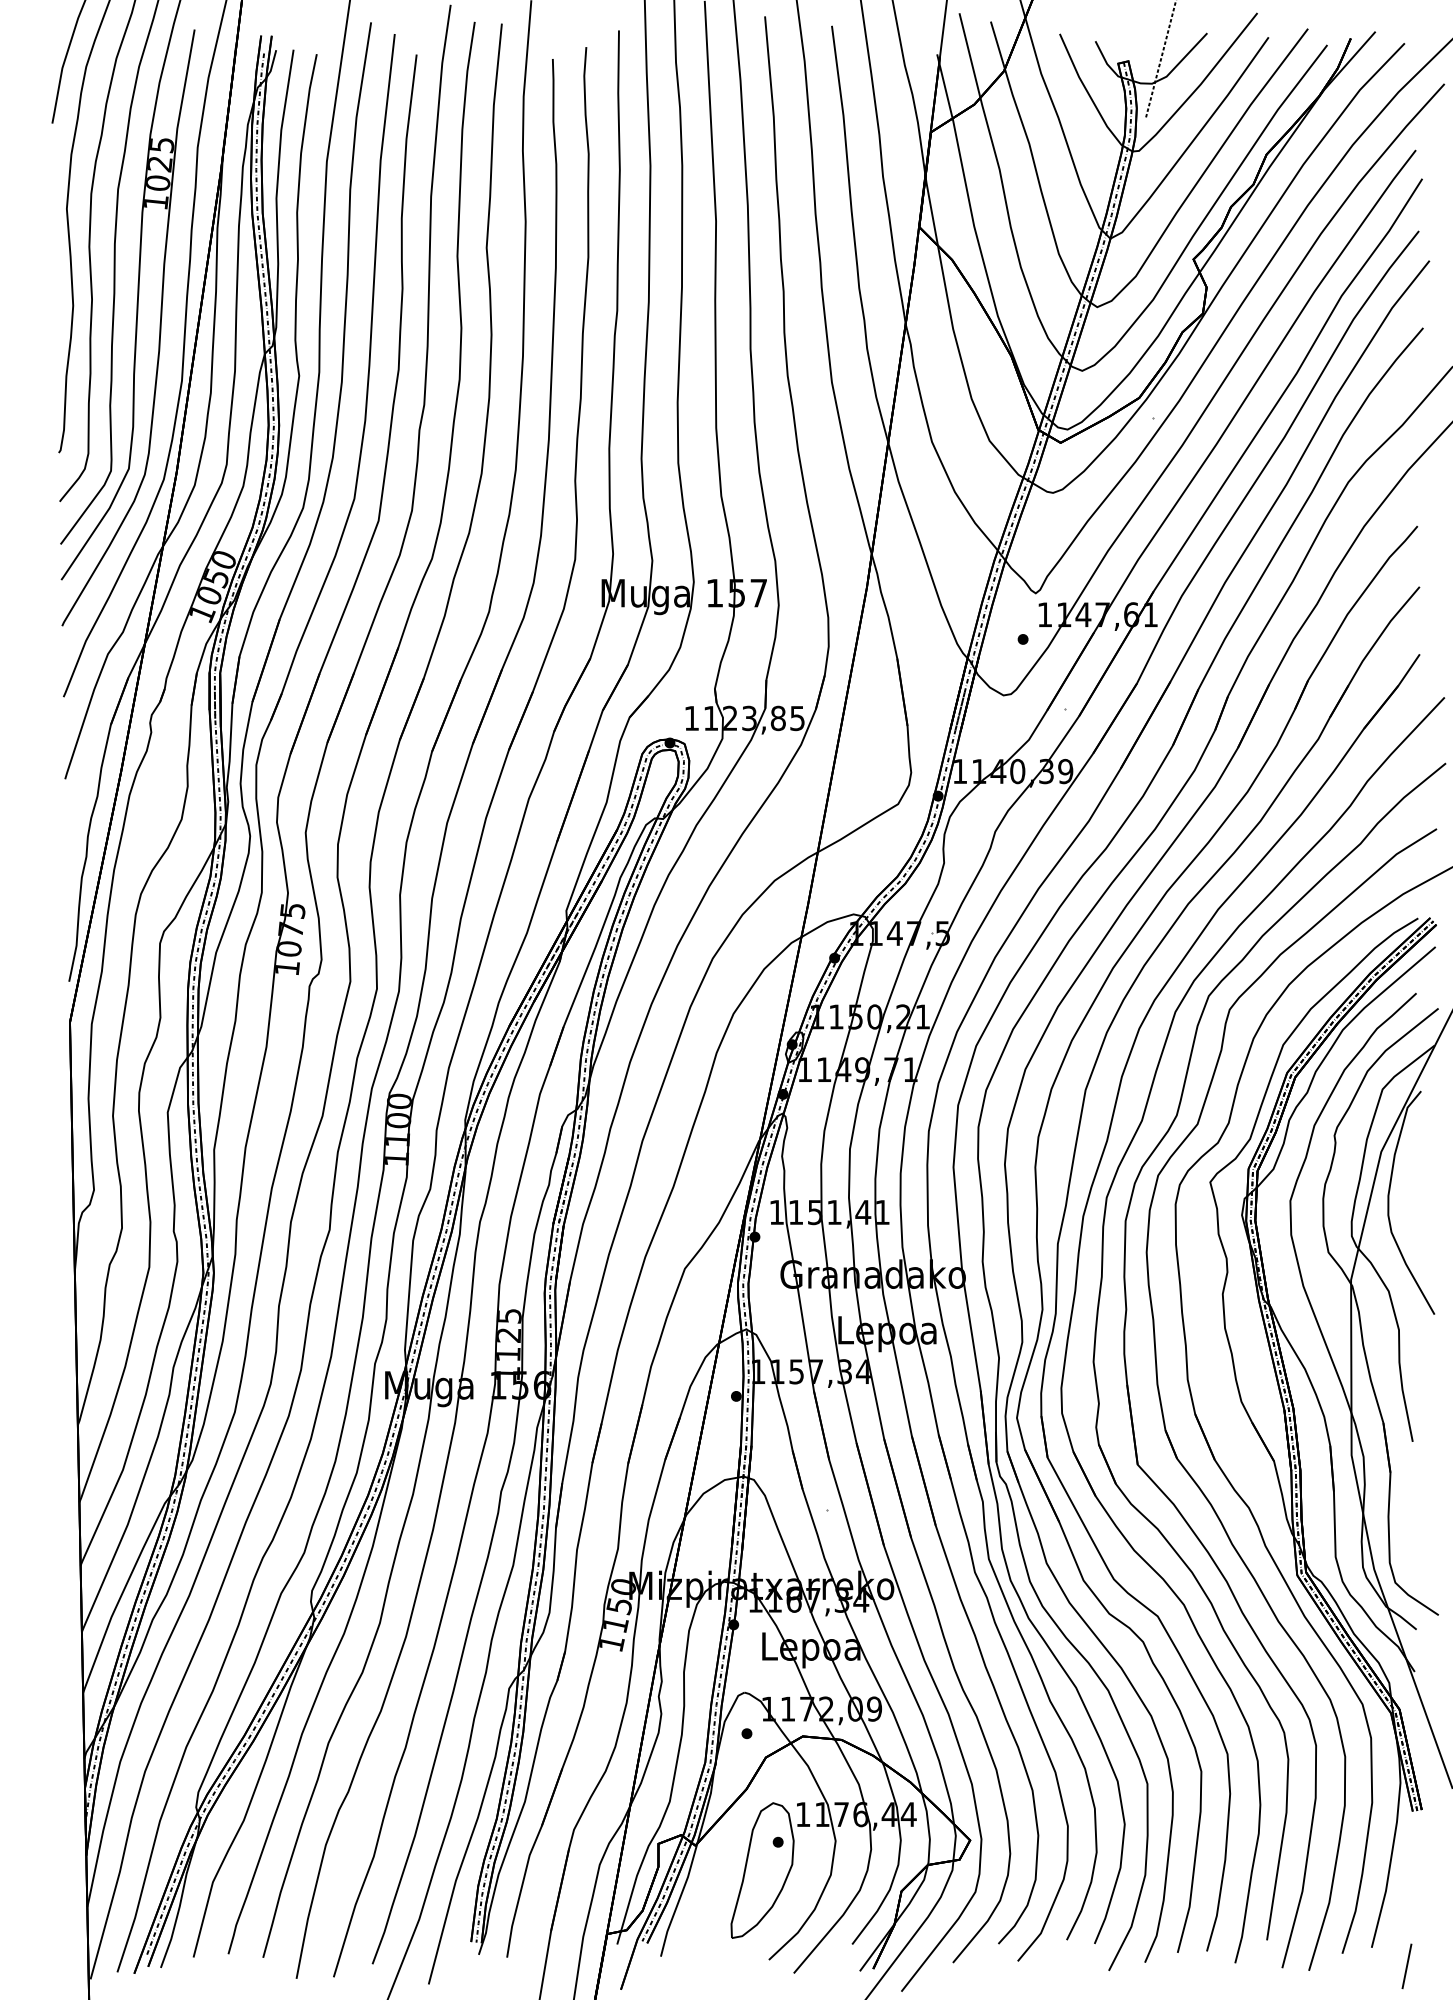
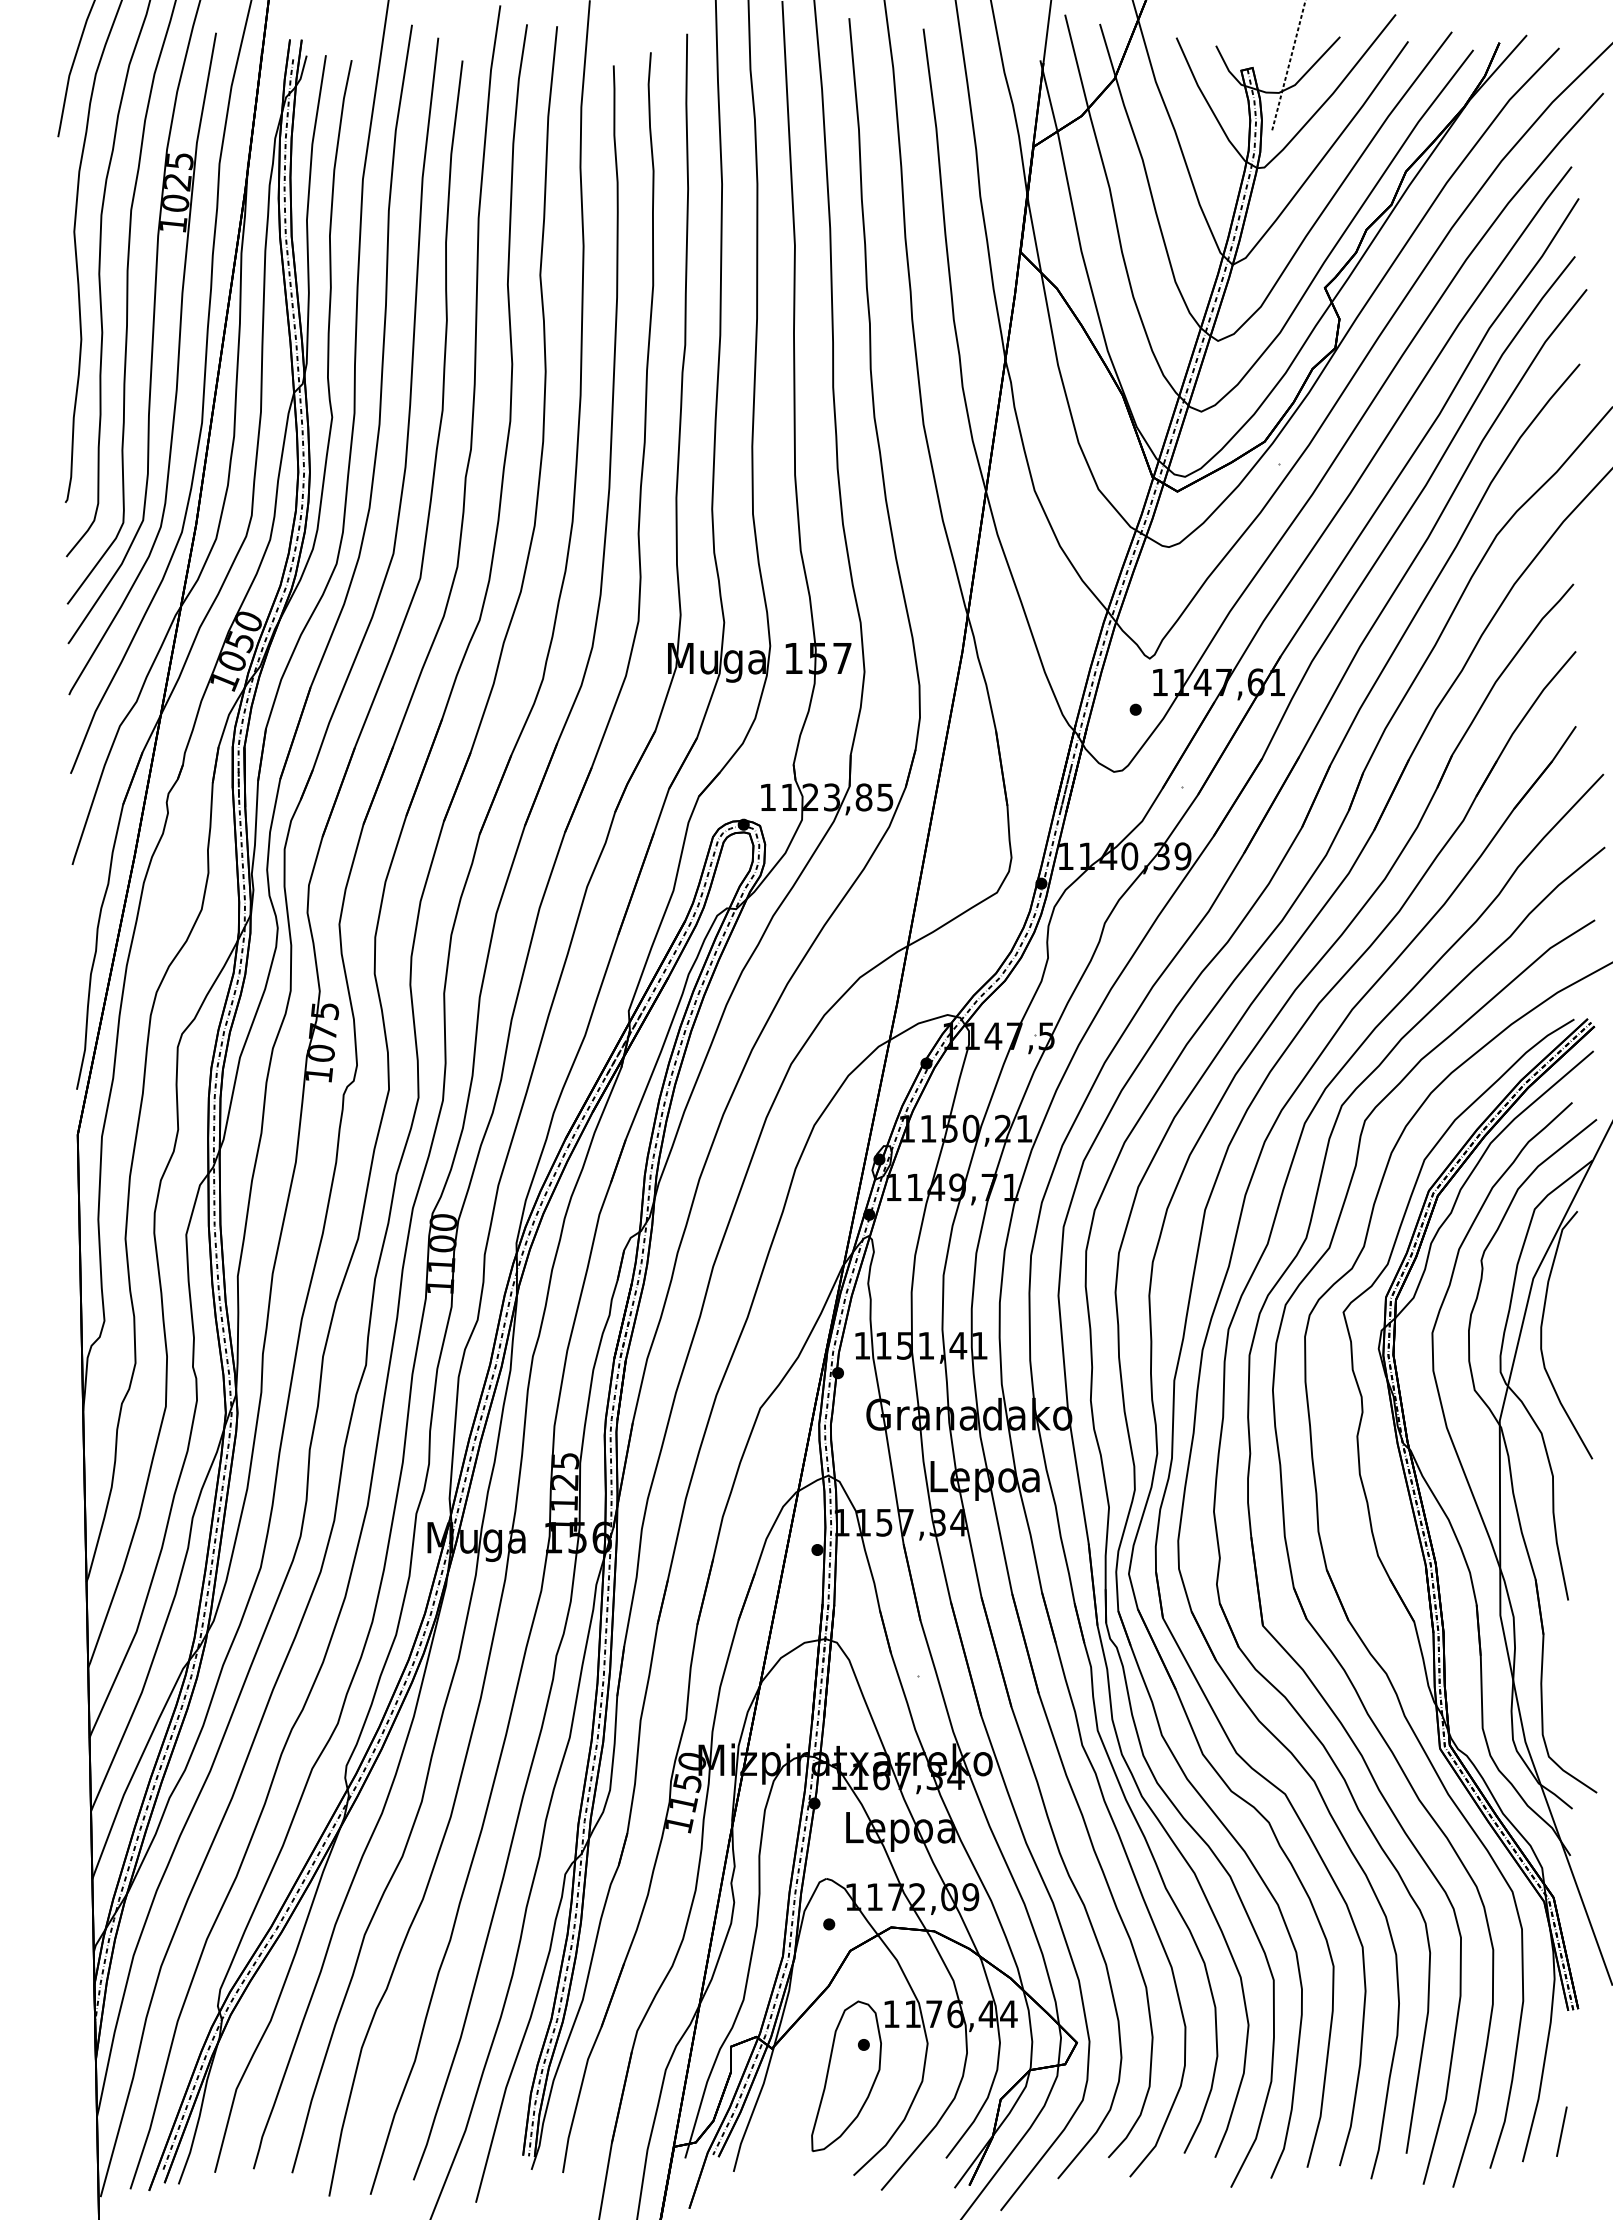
line: (1406, 1966) -> (1561, 2131), moved

